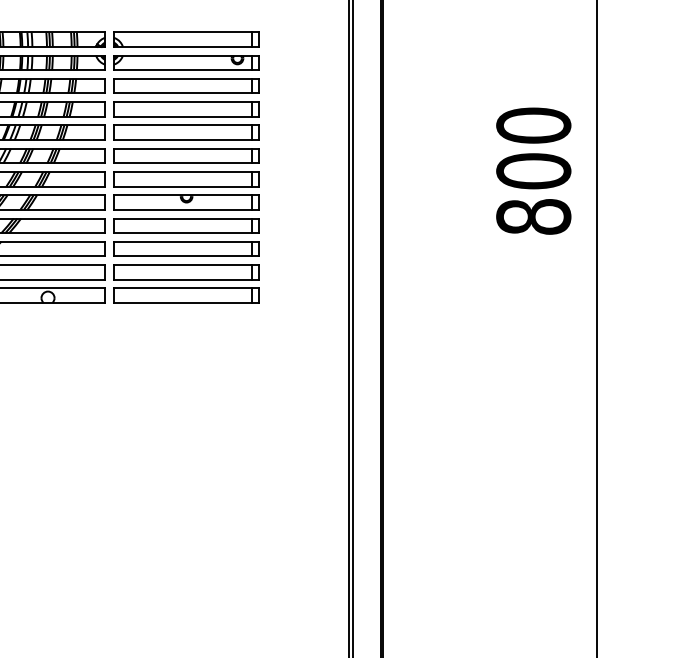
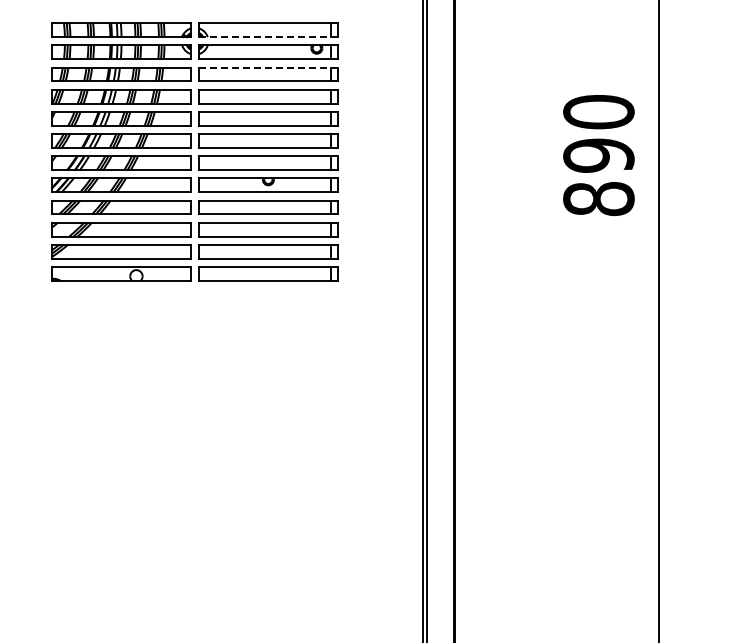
line: (185, 47) -> (267, 37), solid -> dashed
line: (186, 78) -> (268, 67), solid -> dashed
text: (533, 171) -> (598, 155), 800 -> 890

